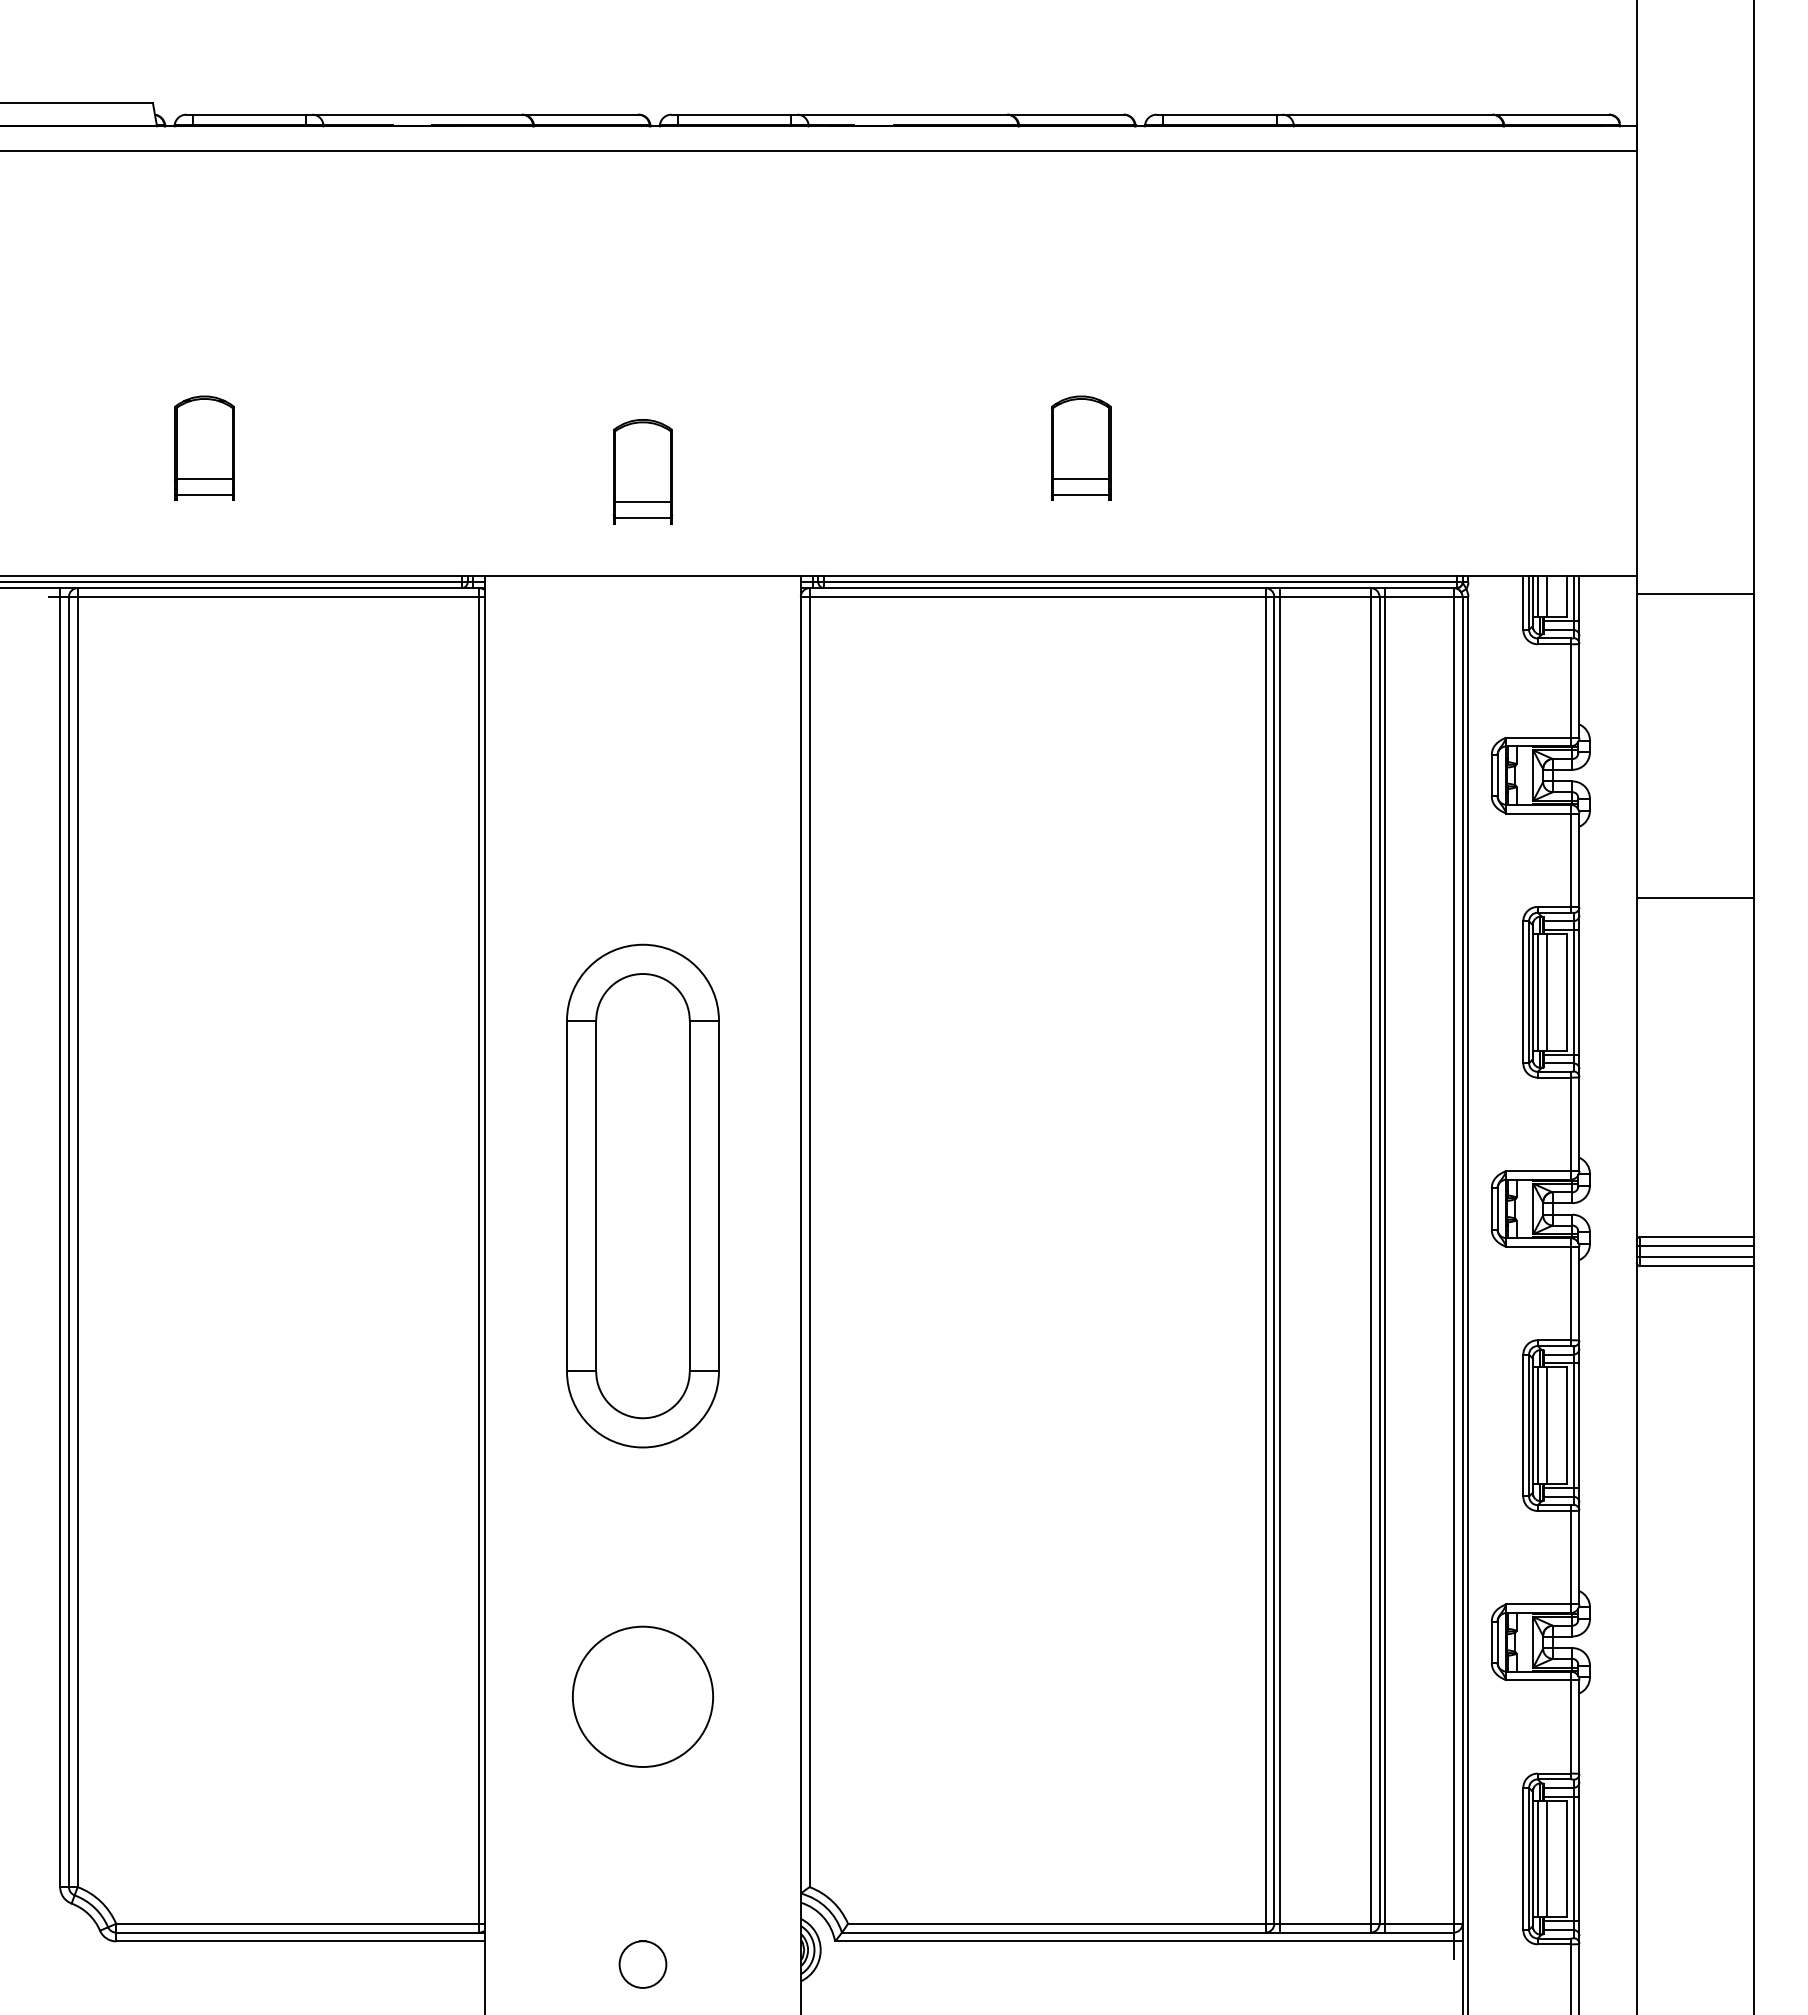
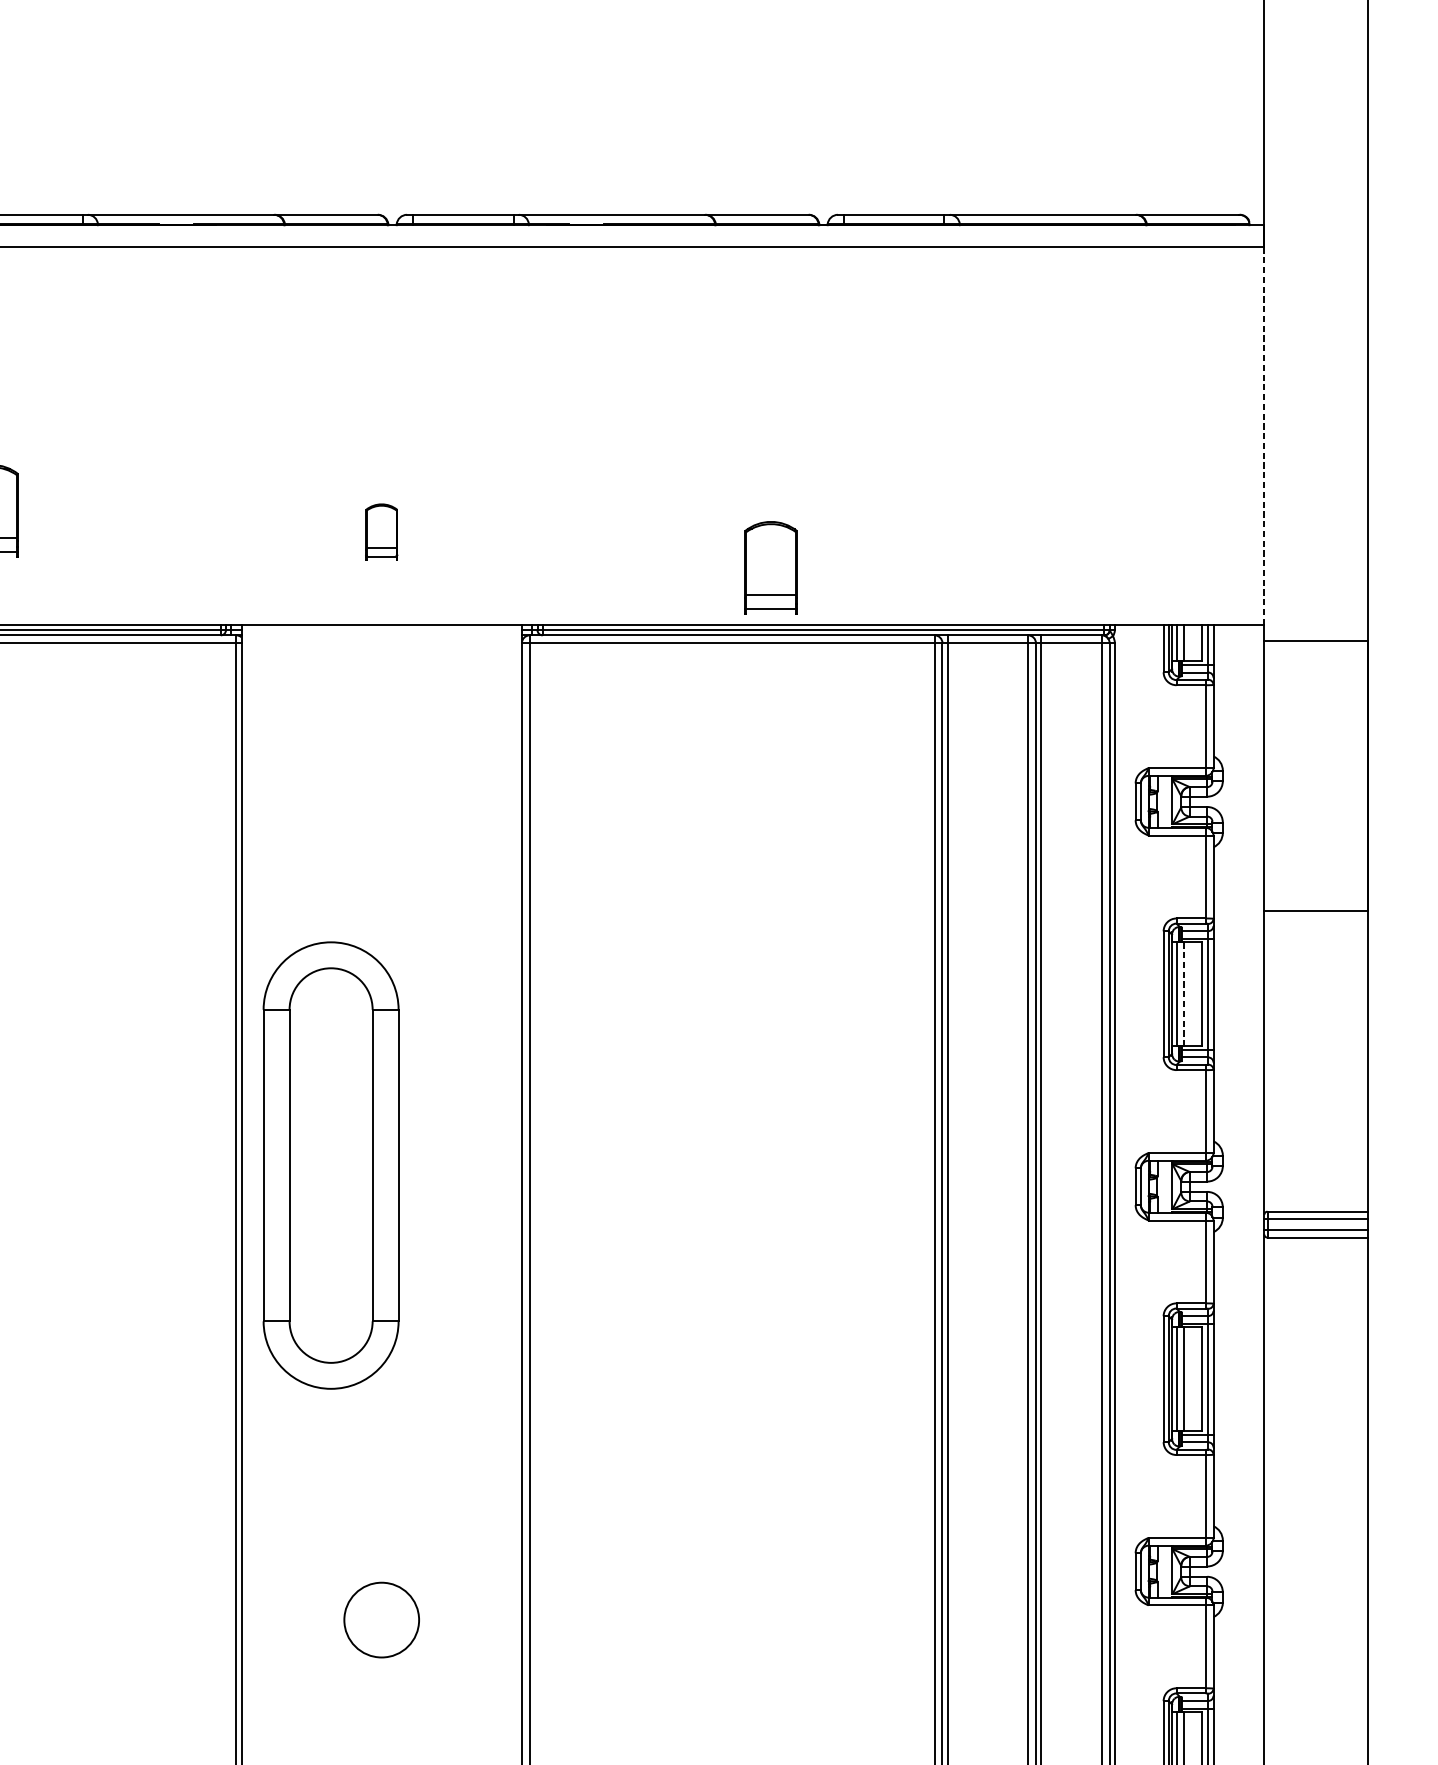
line: (1636, 363) -> (1264, 435), solid -> dashed
part: (1081, 447) -> (771, 567), moved
part: (642, 471) -> (381, 531), size x0.6
line: (1546, 992) -> (1184, 994), solid -> dashed
part: (642, 1195) -> (330, 1165), moved
circle: (642, 1696) -> (381, 1619), size x0.6

